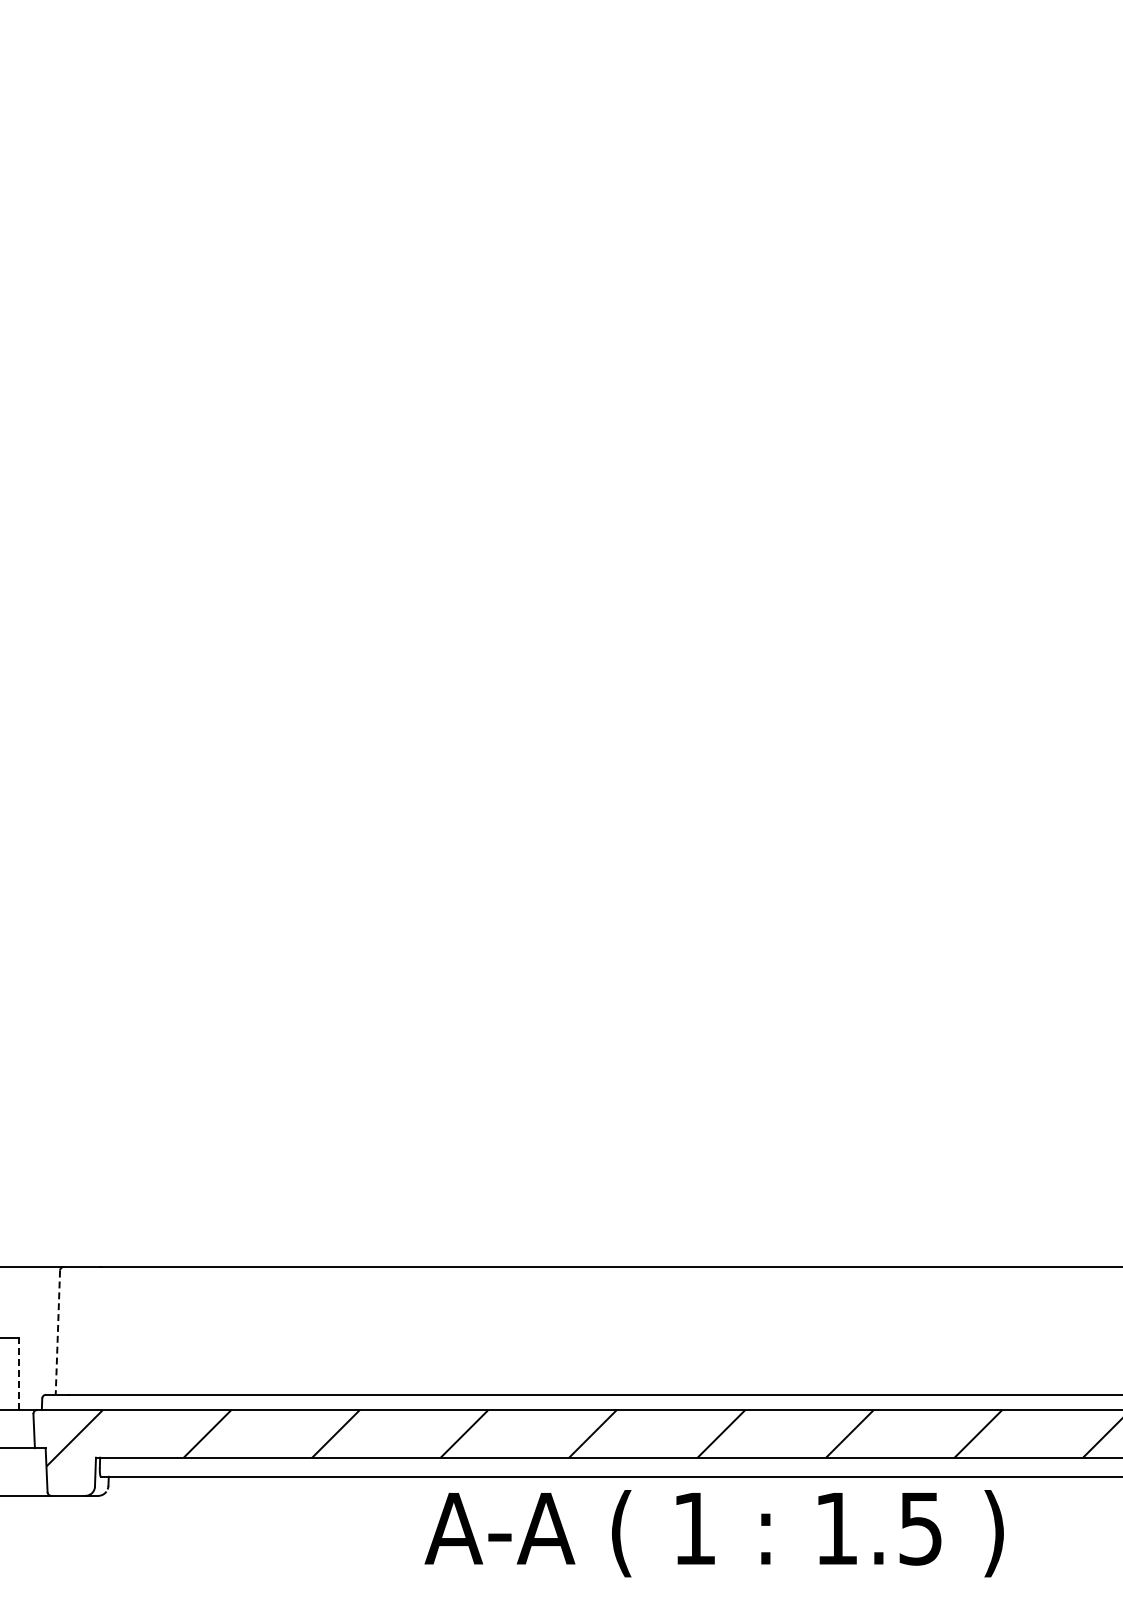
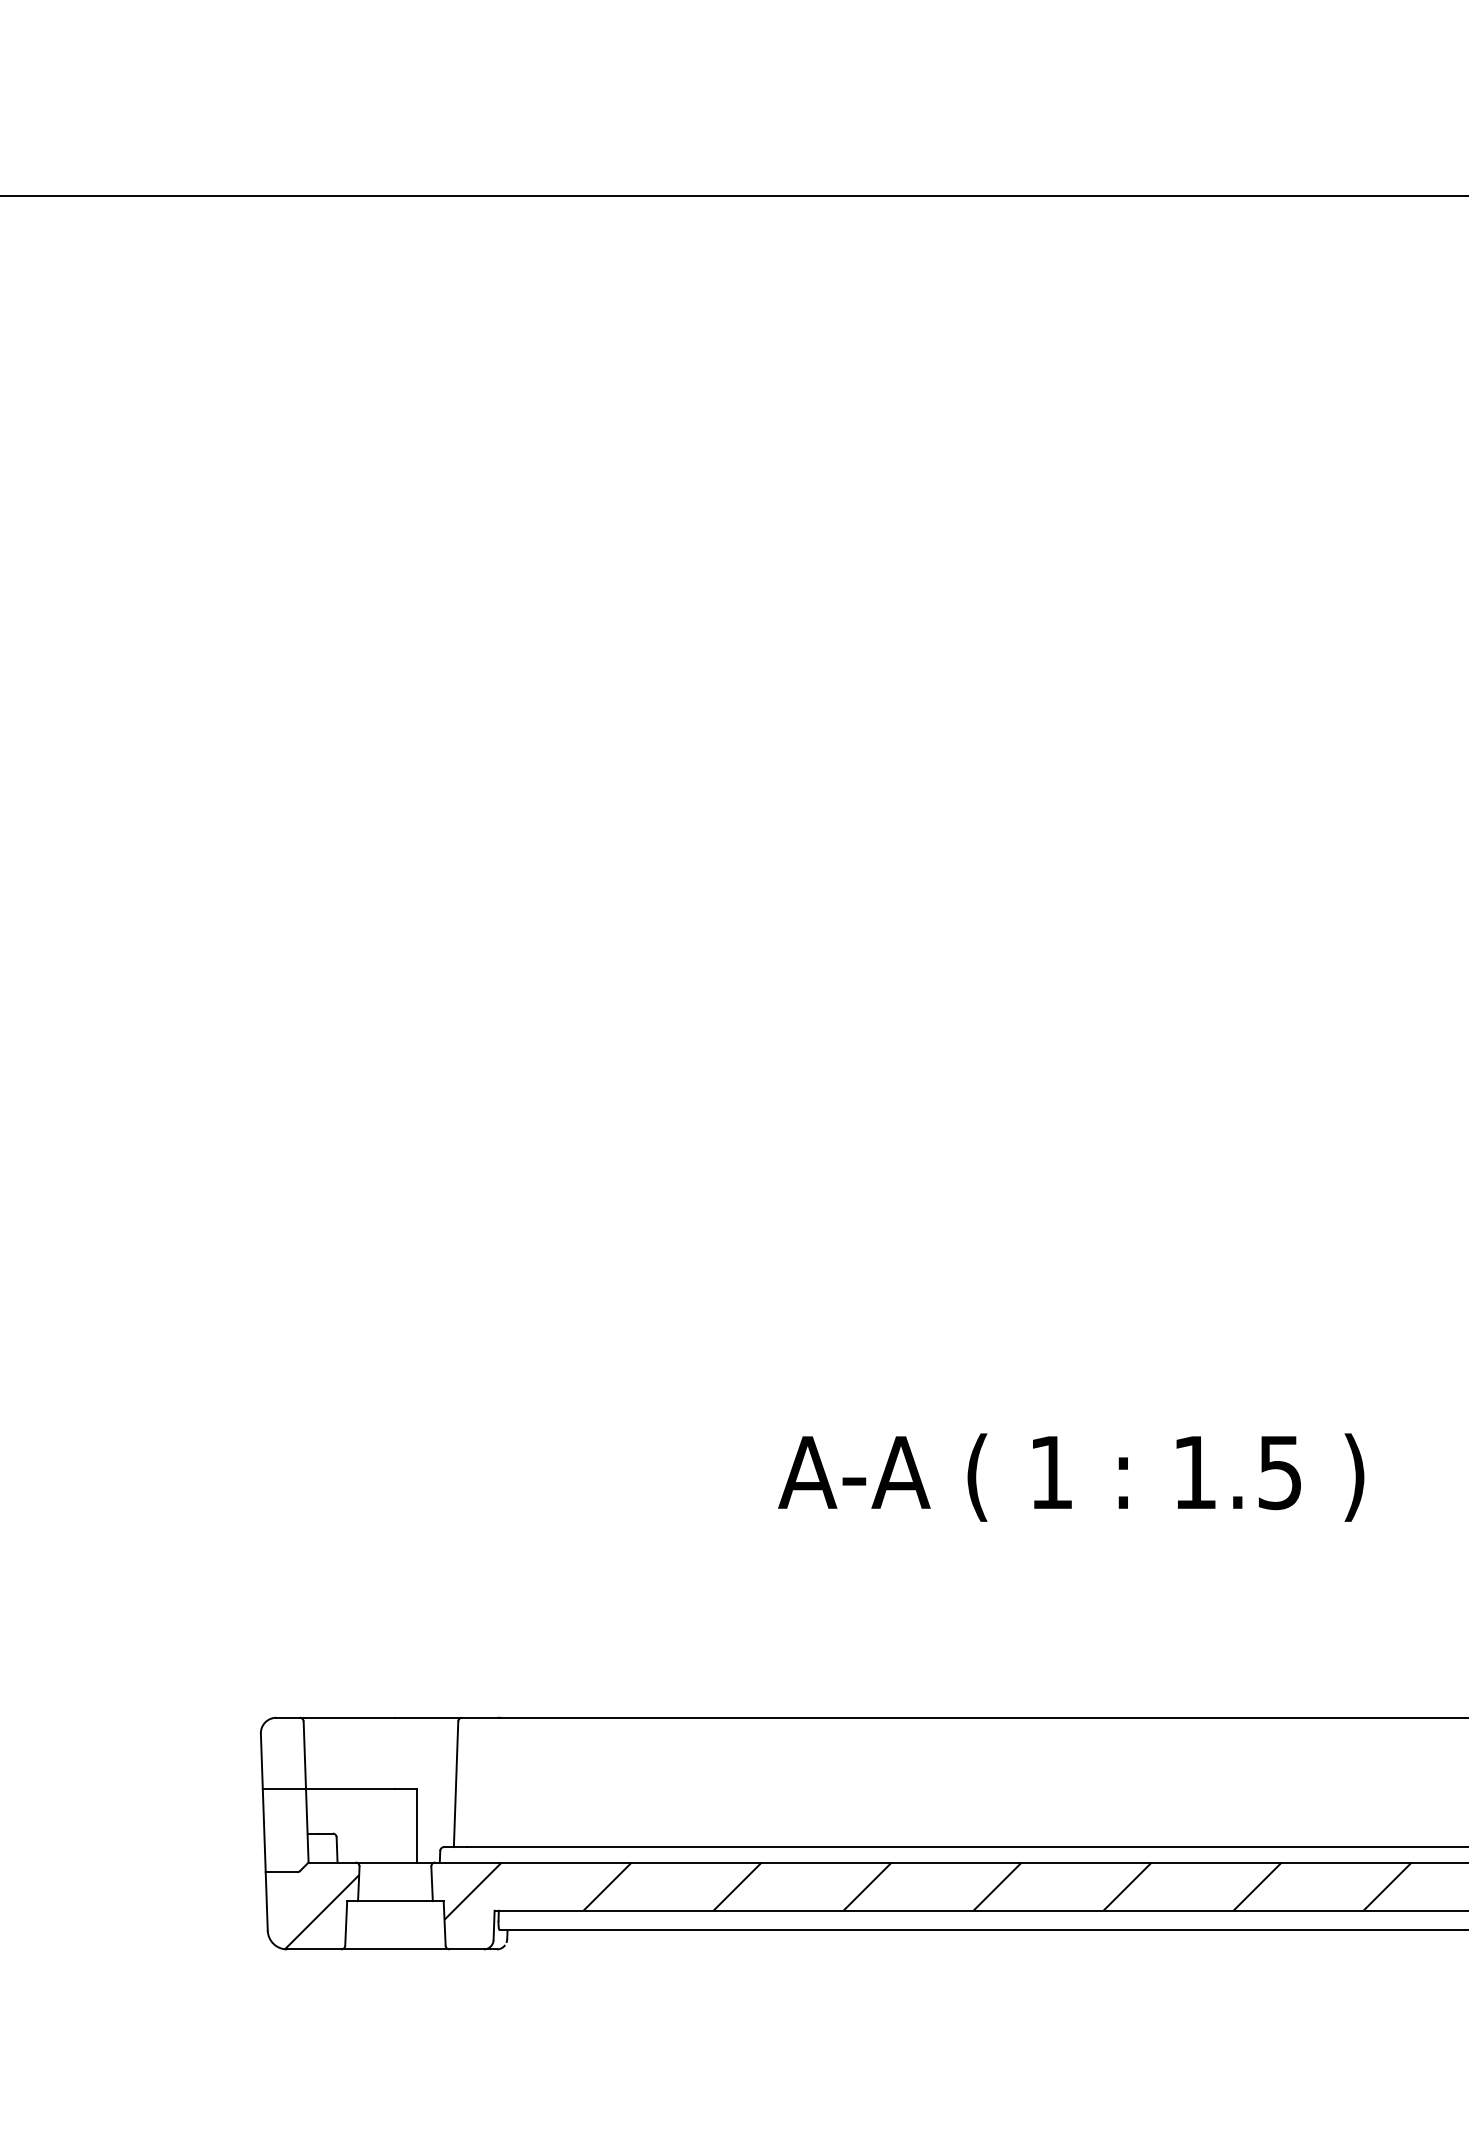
line: (58, 1332) -> (456, 1784), dashed -> solid
line: (18, 1373) -> (416, 1825), dashed -> solid
text: (714, 1533) -> (1071, 1477), moved

